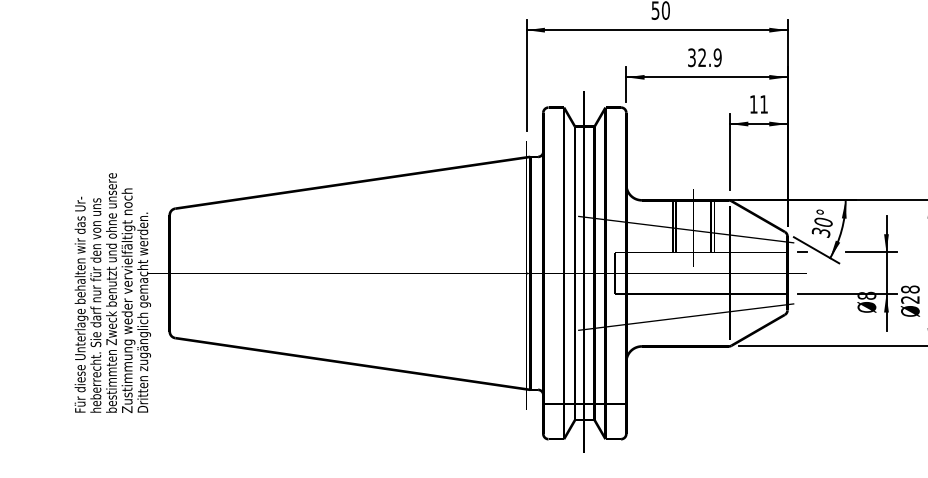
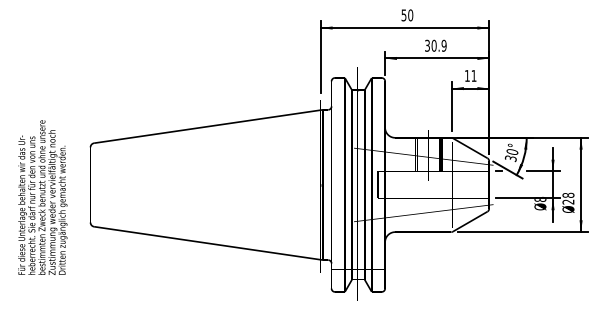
text: (701, 57) -> (433, 45), 32.9 -> 30.9
text: (112, 292) -> (42, 197), moved

